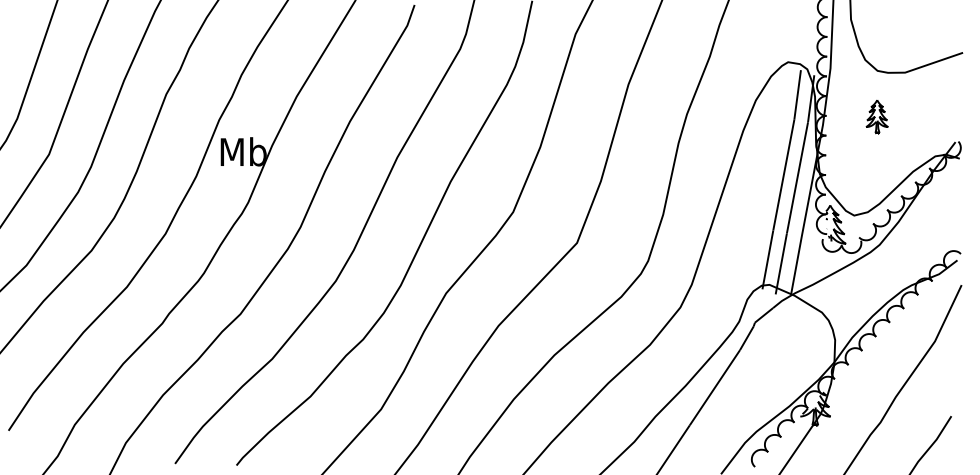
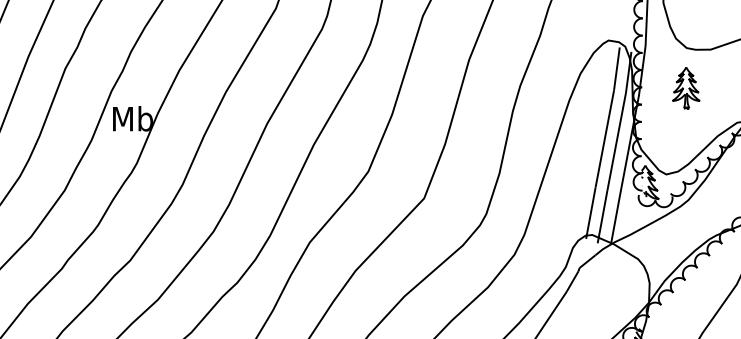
part: (877, 116) -> (686, 87), size x1.43

